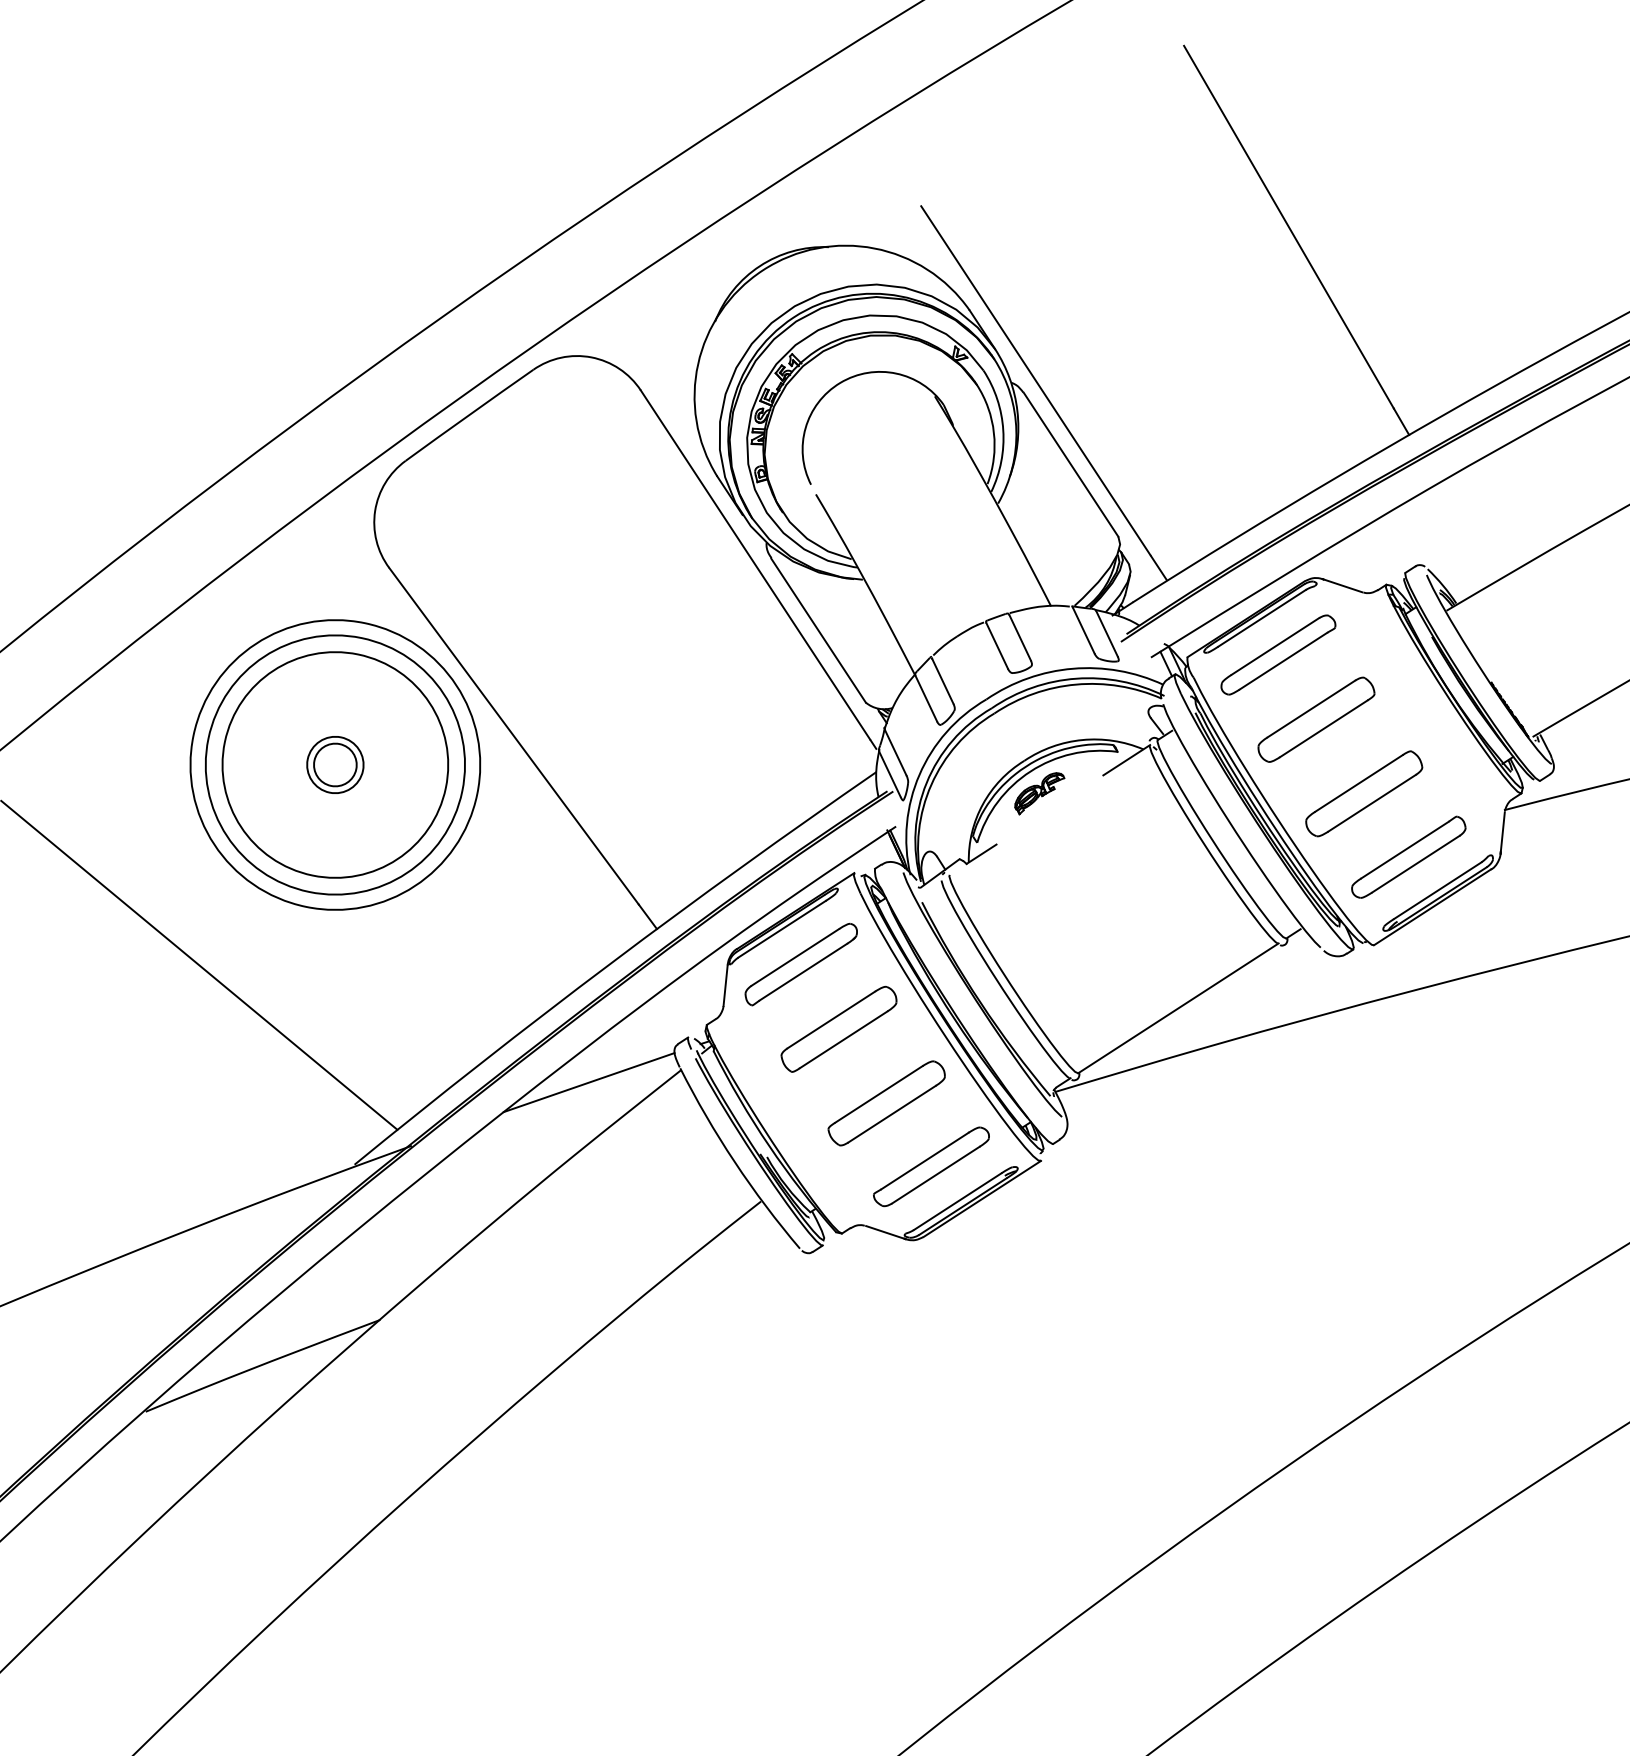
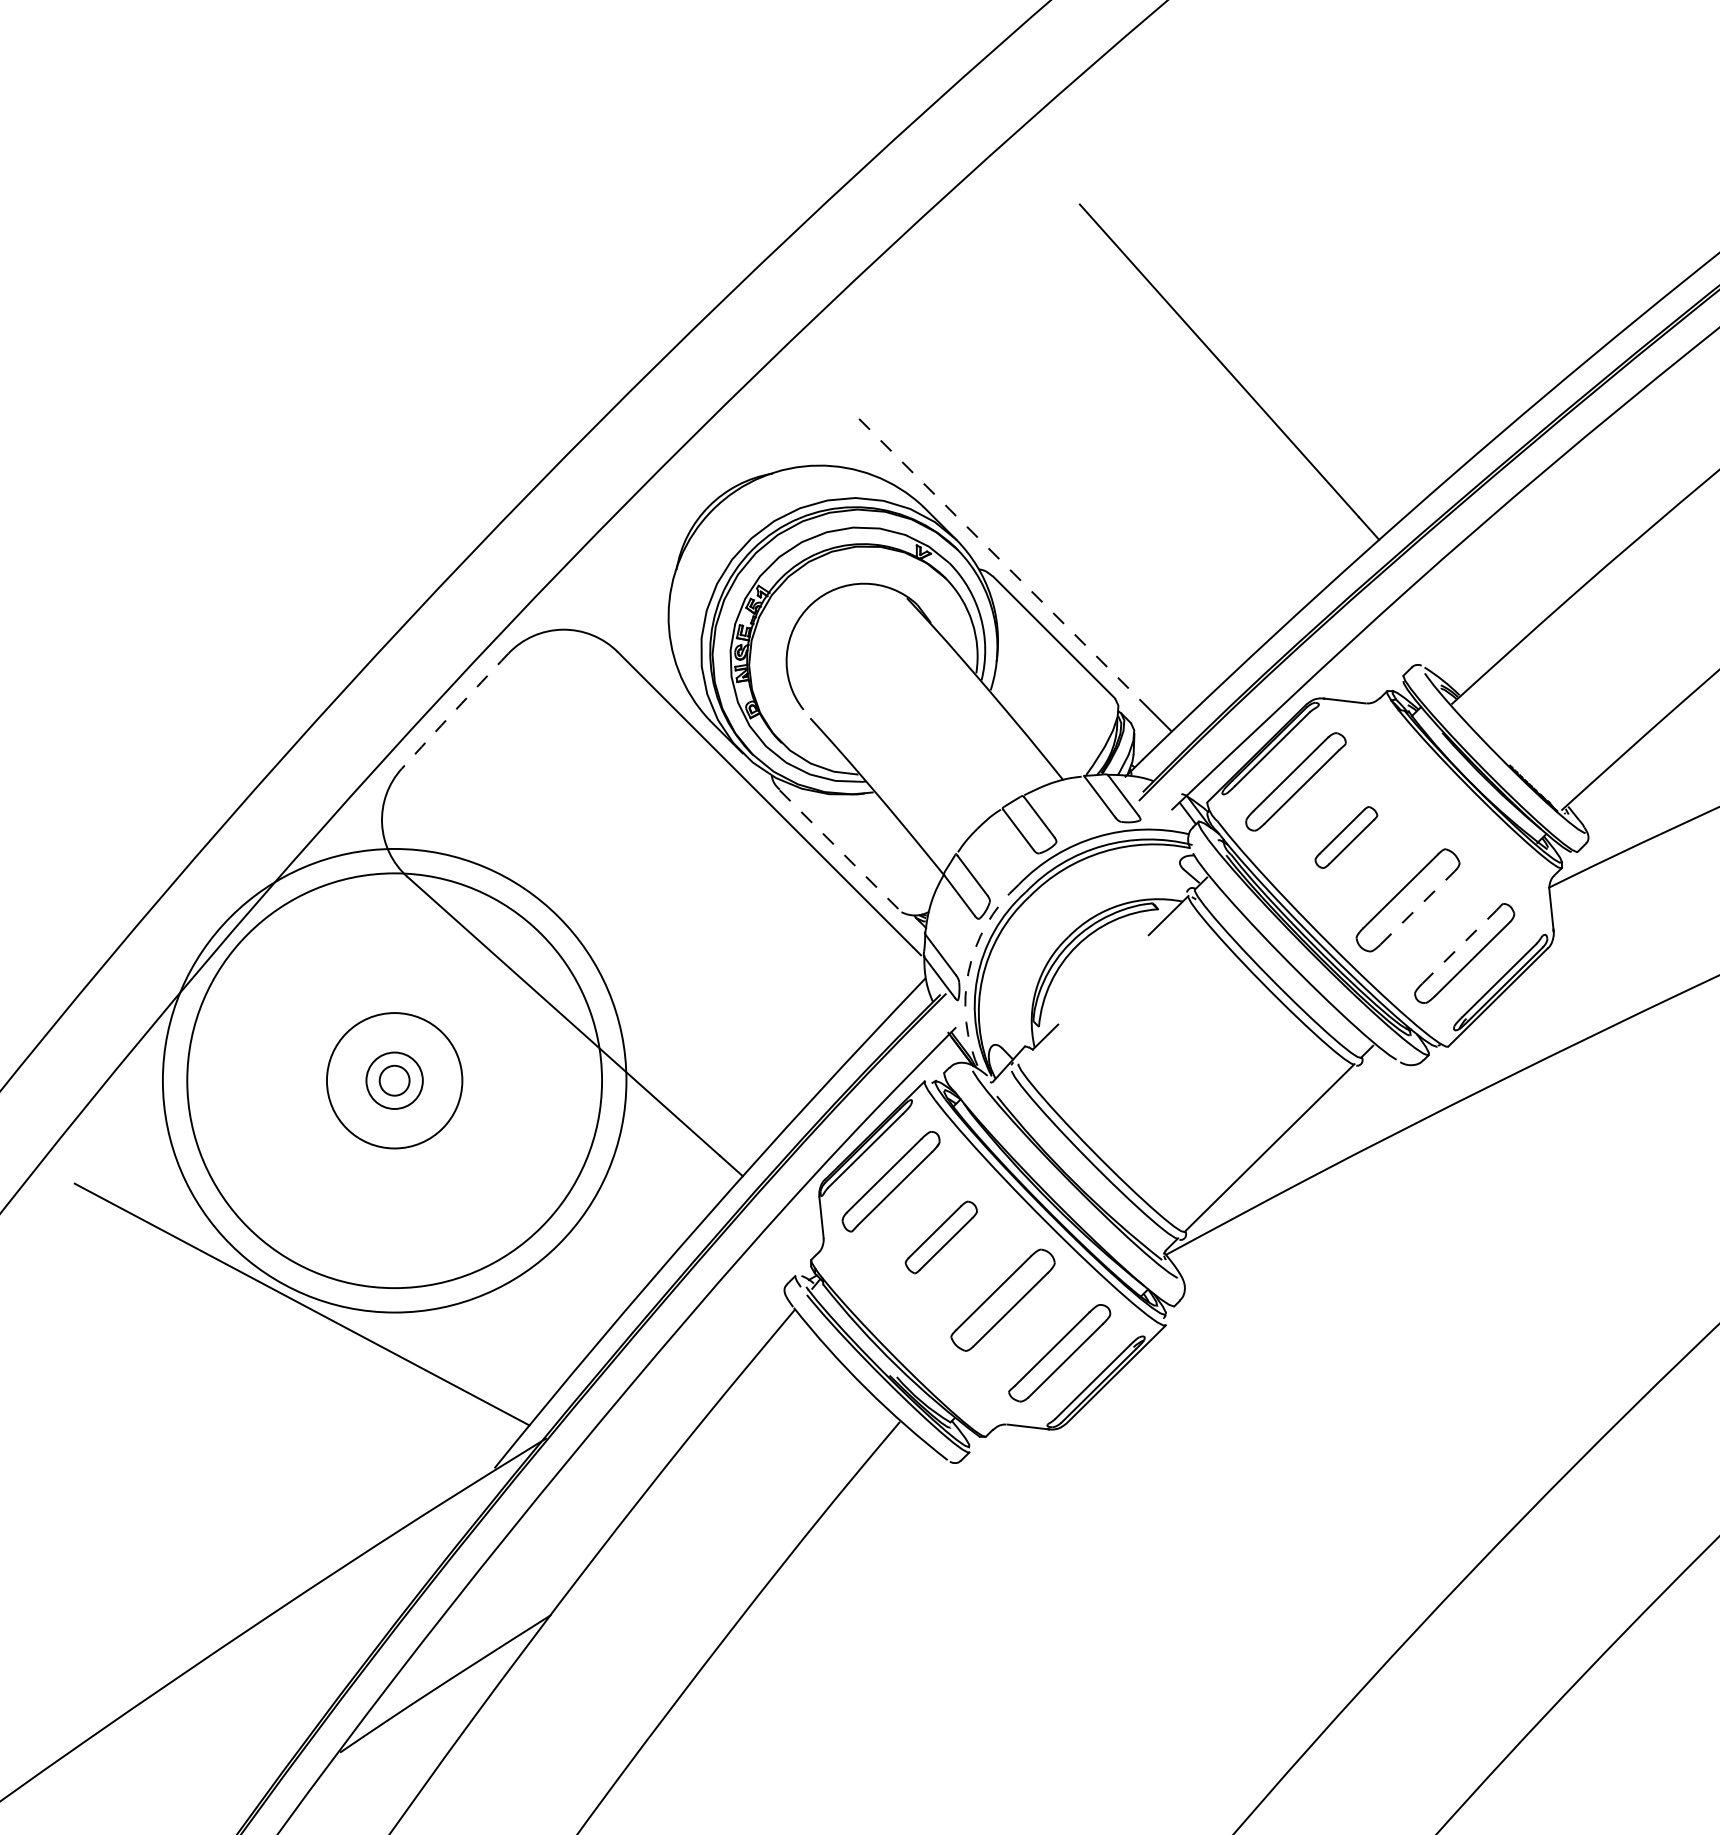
line: (1035, 380) -> (1002, 562), solid -> dashed
arc: (469, 414) -> (454, 710), solid -> dashed
line: (818, 630) -> (840, 851), solid -> dashed
part: (1316, 719) -> (1346, 837), size x0.6
circle: (335, 764) -> (394, 1080), size x0.6
circle: (335, 764) -> (394, 1080), size x0.7
circle: (335, 764) -> (394, 1080), size x1.6
circle: (335, 764) -> (394, 1080), size x1.6
arc: (919, 774) -> (968, 971), solid -> dashed
part: (1038, 794) -> (1089, 966), removed
line: (1373, 802) -> (1418, 907), solid -> dashed
line: (1405, 849) -> (1459, 946), solid -> dashed
part: (839, 1029) -> (941, 1237), size x0.7
line: (589, 1082) -> (707, 1340), removed

